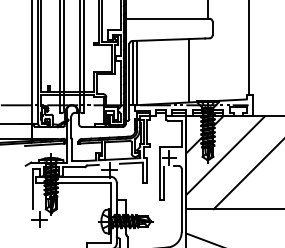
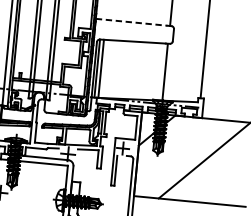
line: (165, 18) -> (131, 22), solid -> dashed
line: (189, 70) -> (165, 72), moved
line: (225, 155) -> (174, 151), removed

